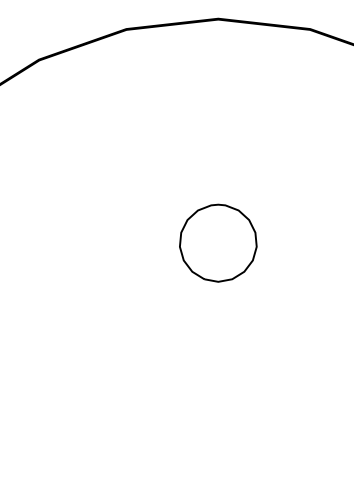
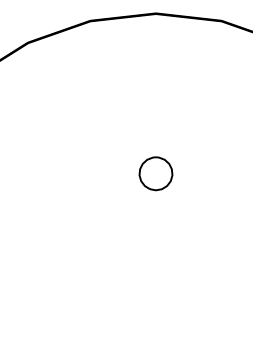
part: (217, 243) -> (155, 173), size x0.6

